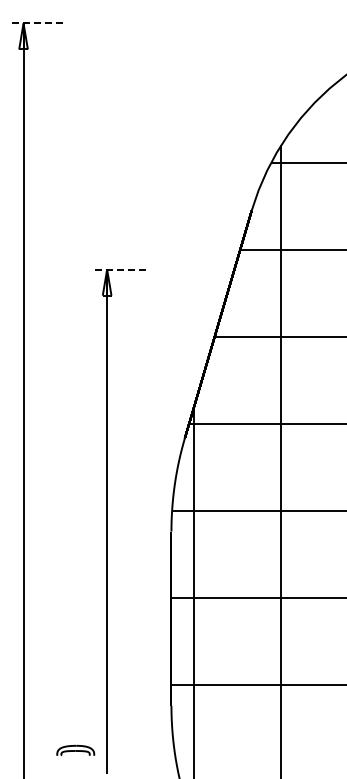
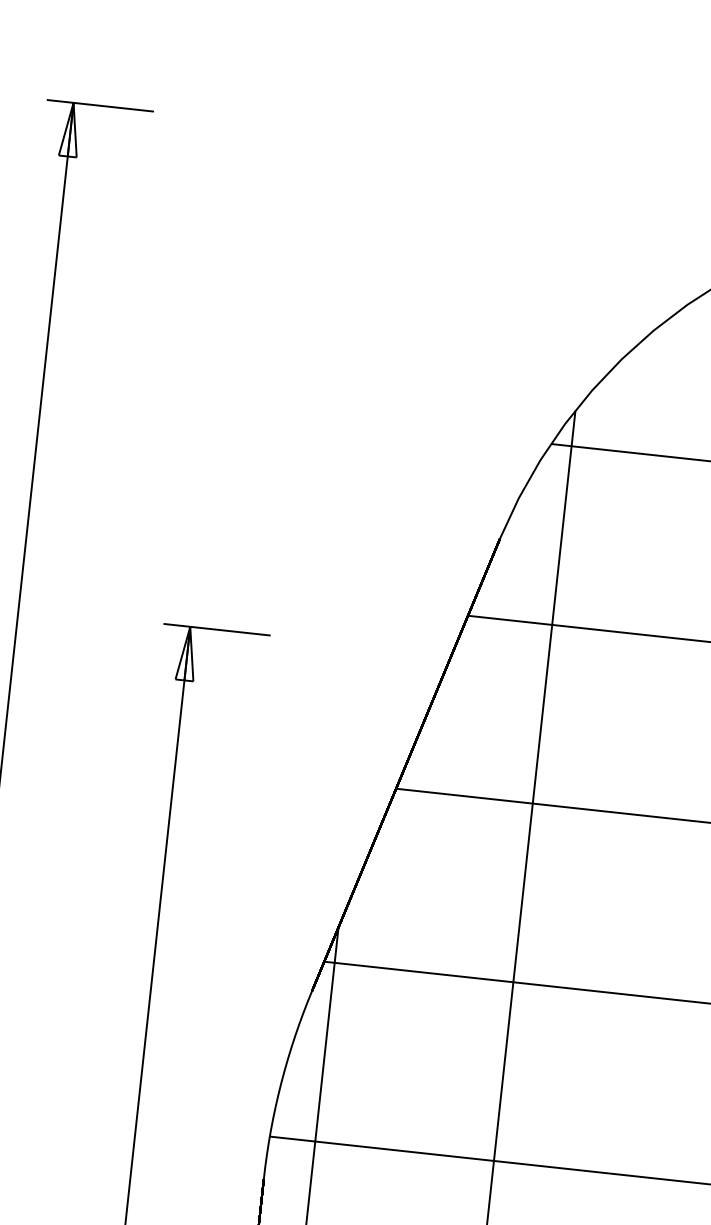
line: (36, 23) -> (100, 106), dashed -> solid
line: (119, 269) -> (215, 629), dashed -> solid

